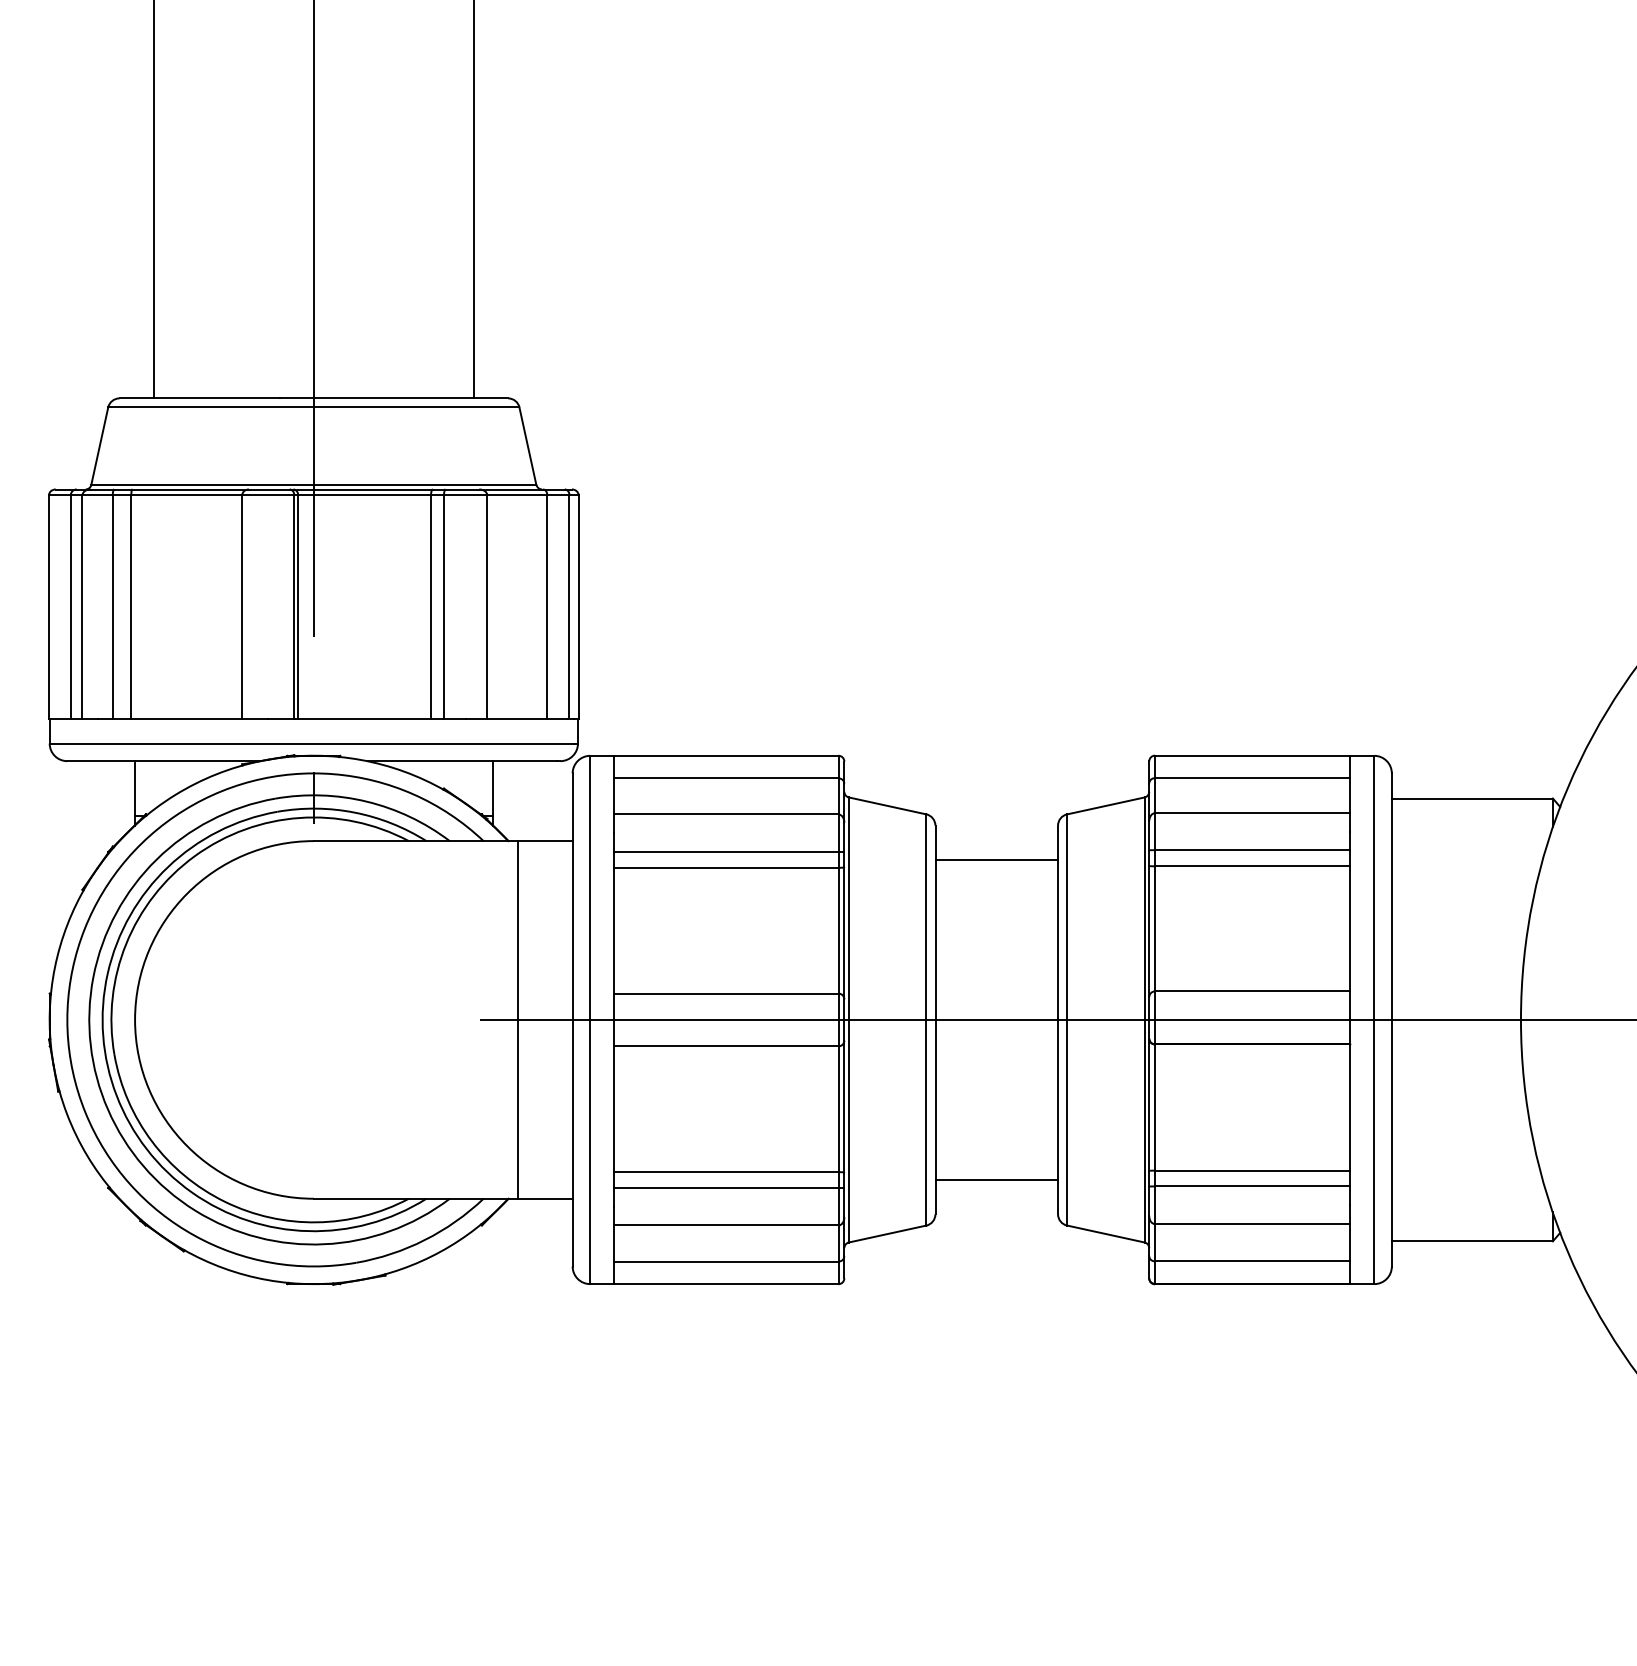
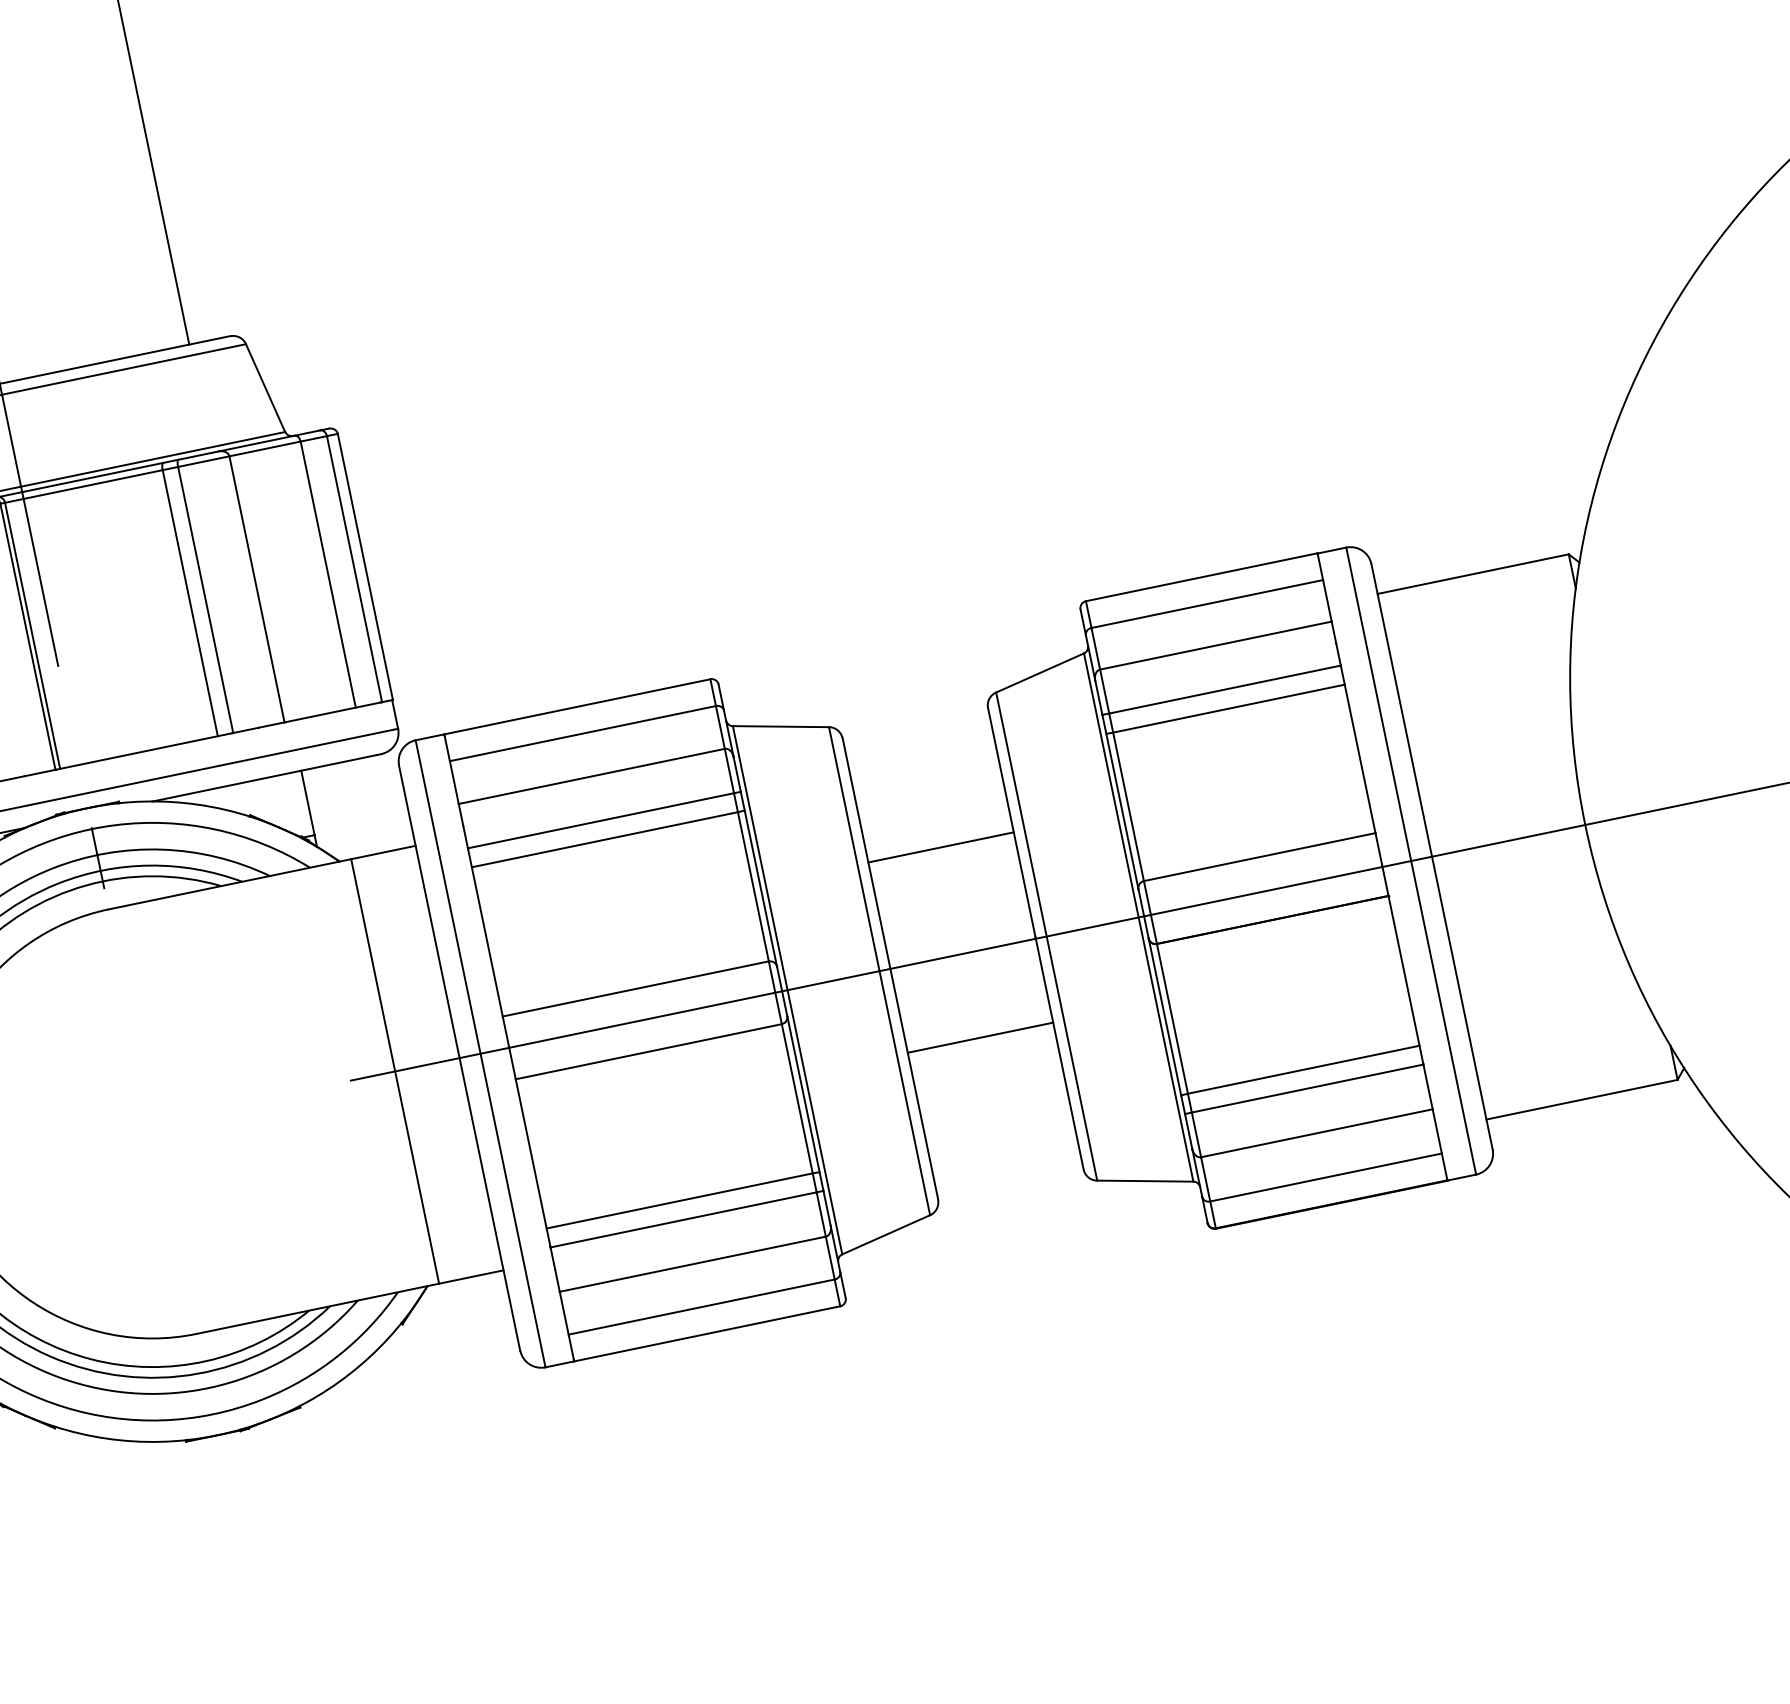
line: (996, 860) -> (940, 847), moved
line: (996, 1179) -> (980, 1037), moved

